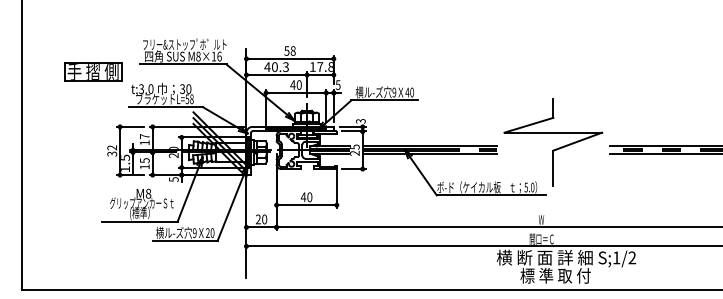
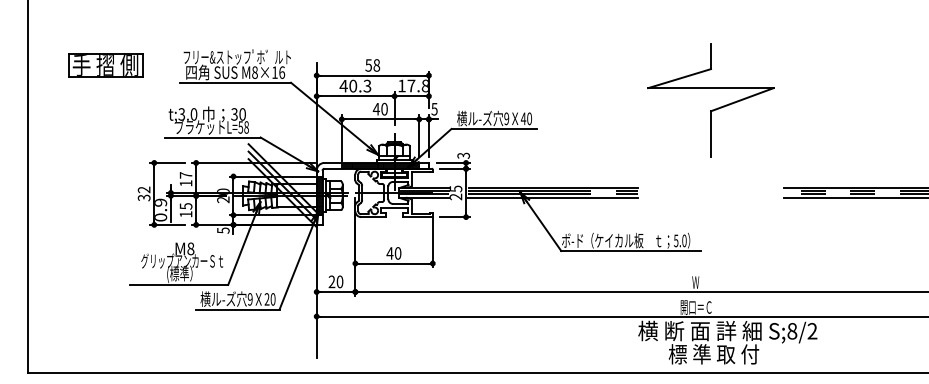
part: (93, 71) -> (105, 64), moved
part: (555, 148) -> (713, 108), moved
text: (125, 163) -> (161, 209), 1.5 -> 0.9
text: (616, 257) -> (792, 330), S;1/2 -> S;8/2

